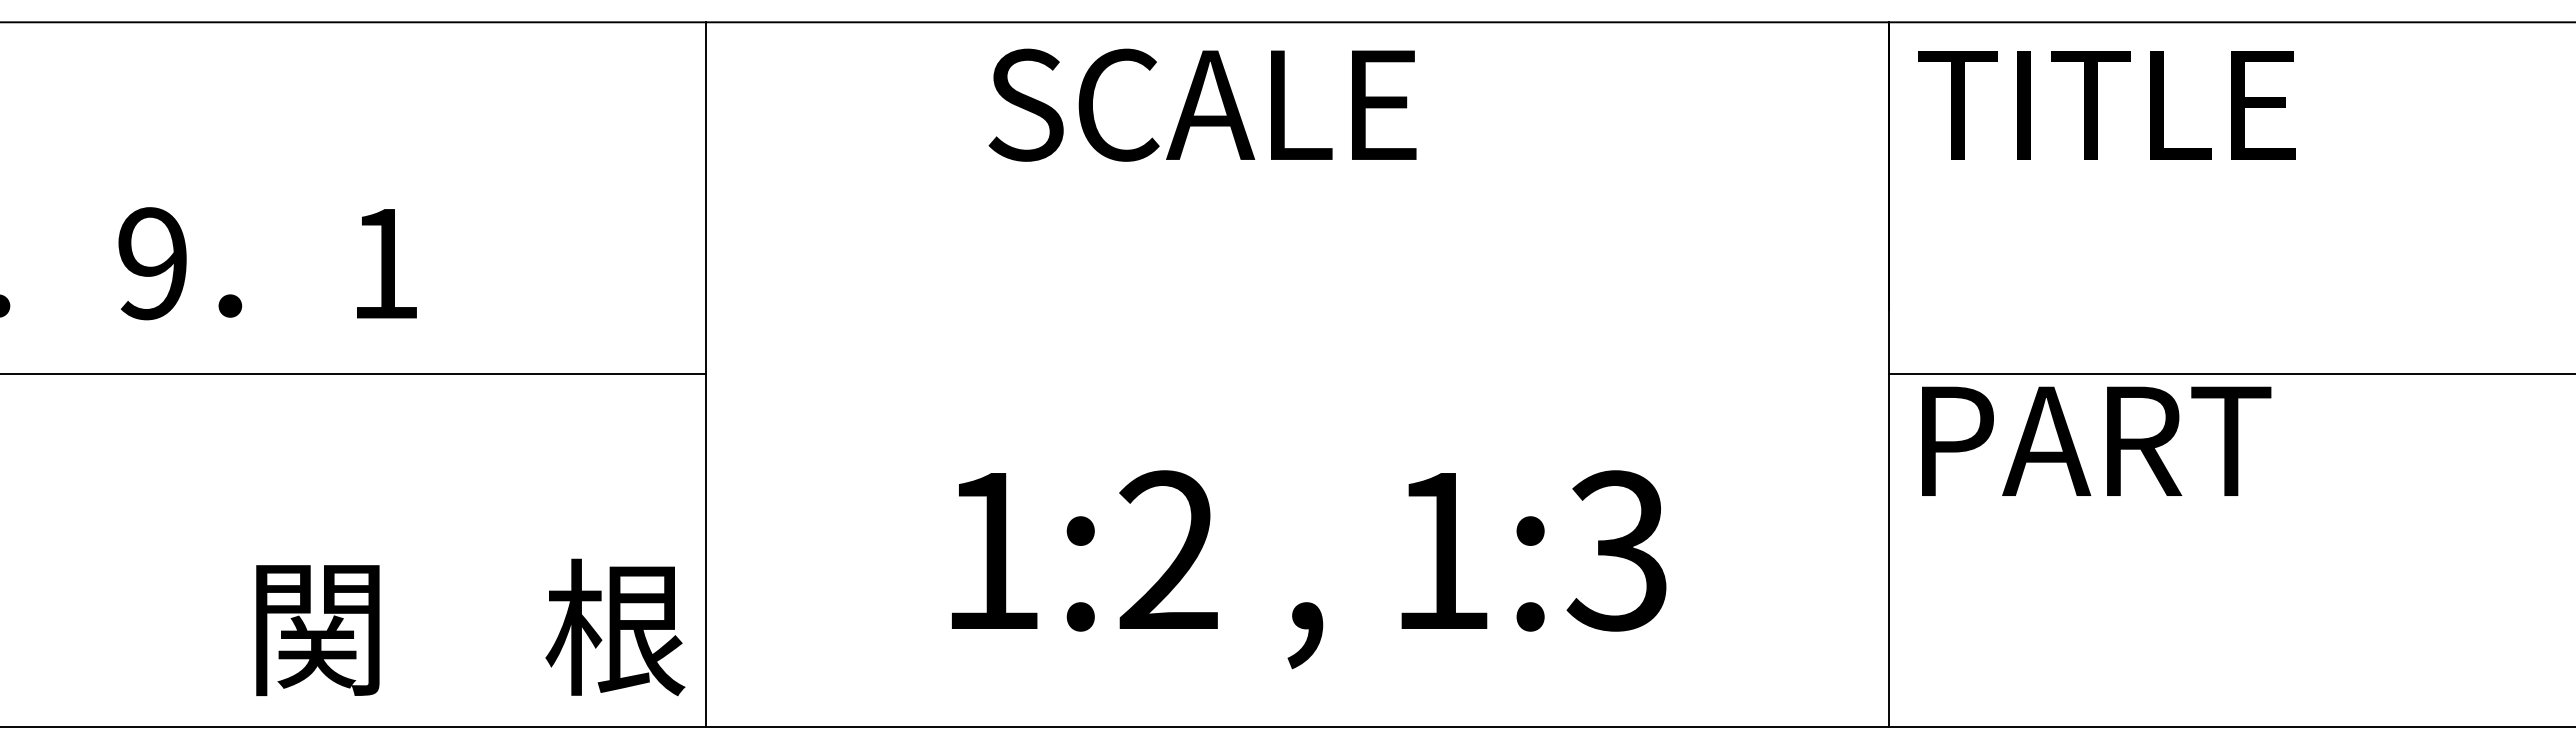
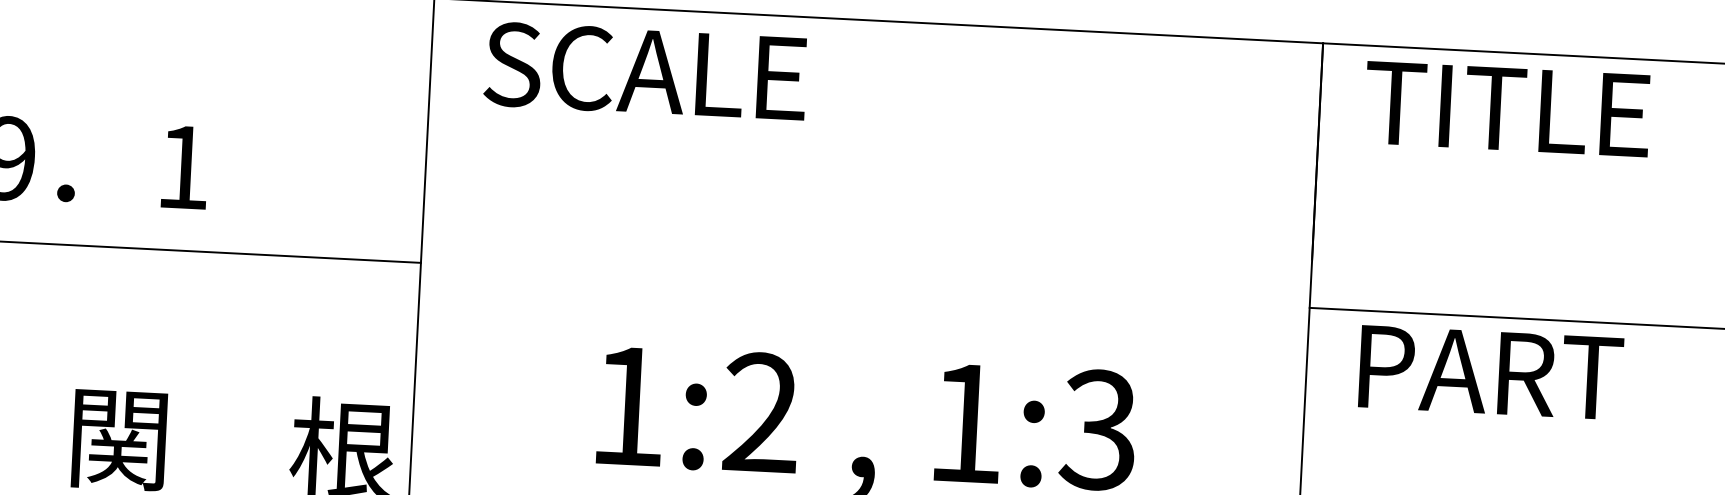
text: (1202, 104) -> (645, 70), moved
text: (2106, 105) -> (1507, 109), moved
text: (2096, 440) -> (1491, 372), moved

